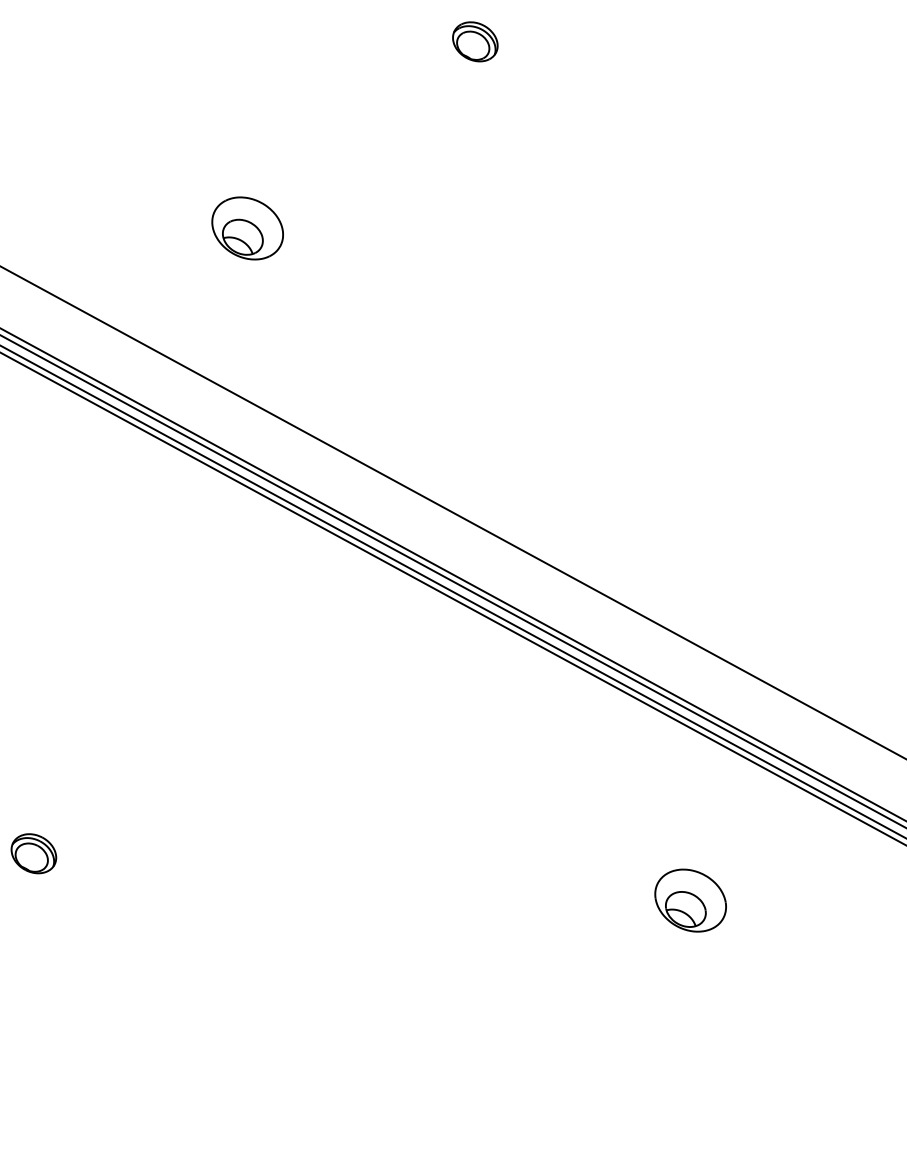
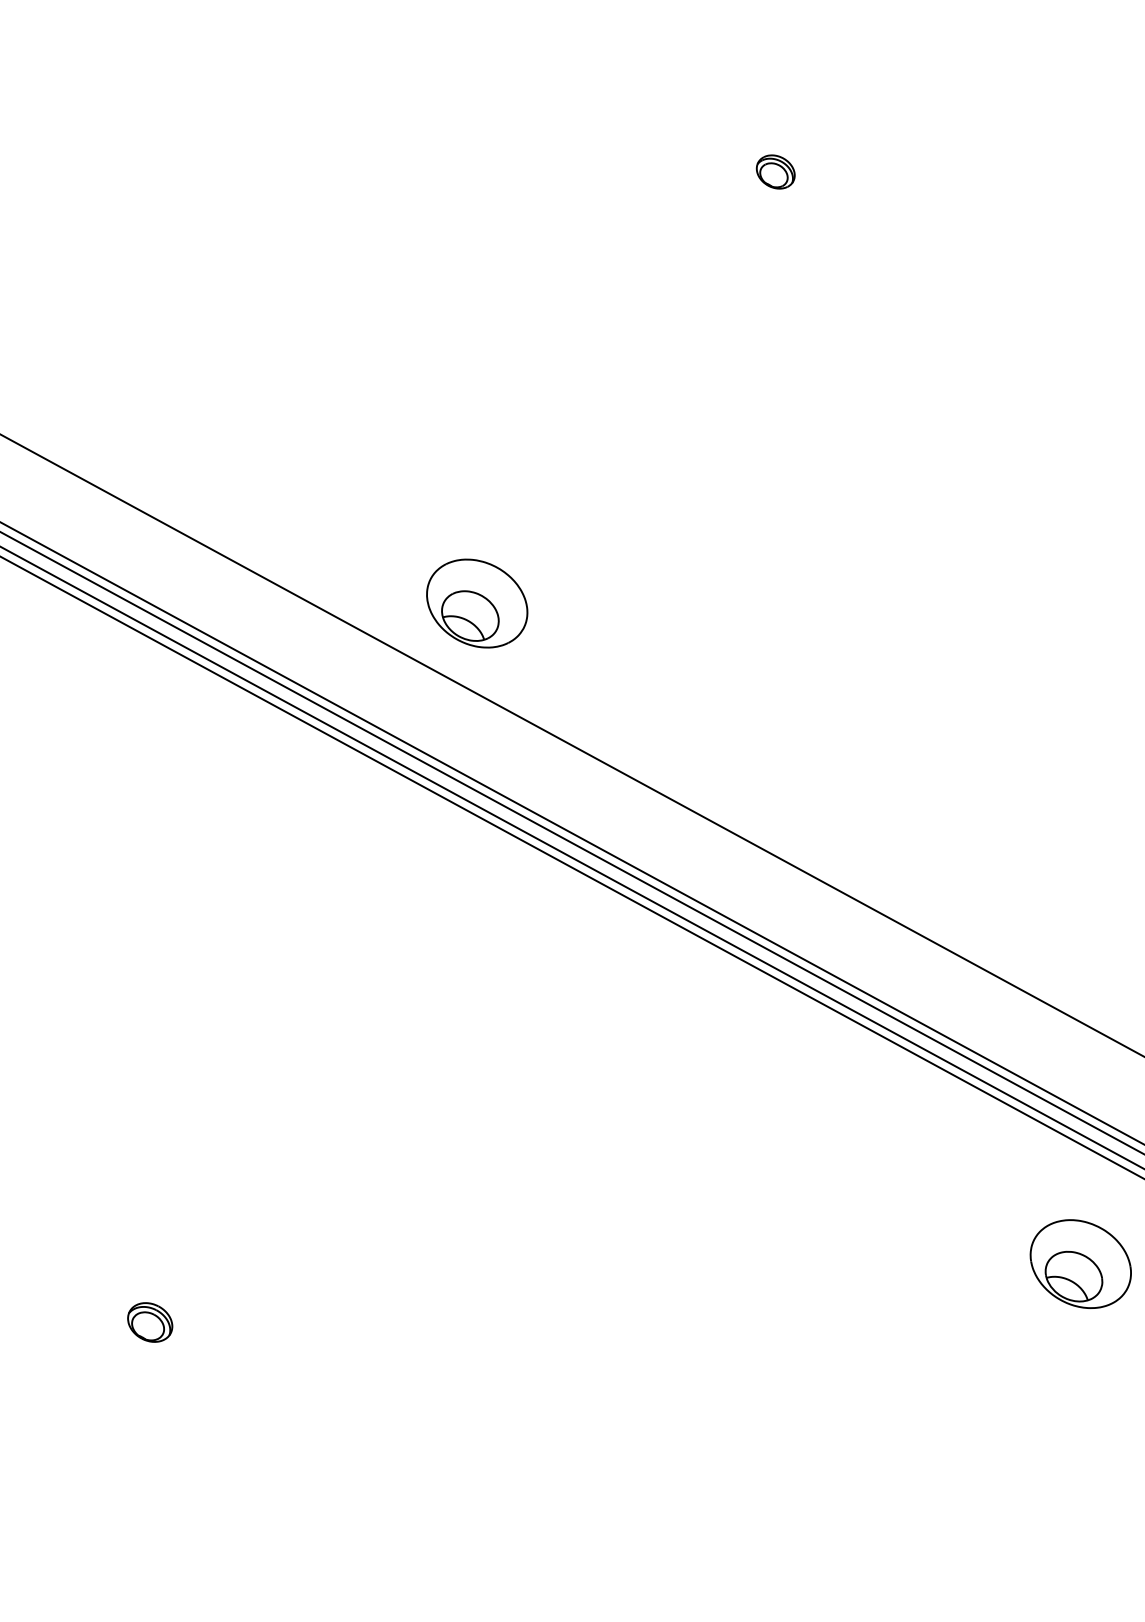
part: (475, 41) -> (775, 171), size x0.6
part: (247, 228) -> (476, 603), moved
part: (33, 853) -> (149, 1322), size x0.7
part: (690, 900) -> (1080, 1263), moved

